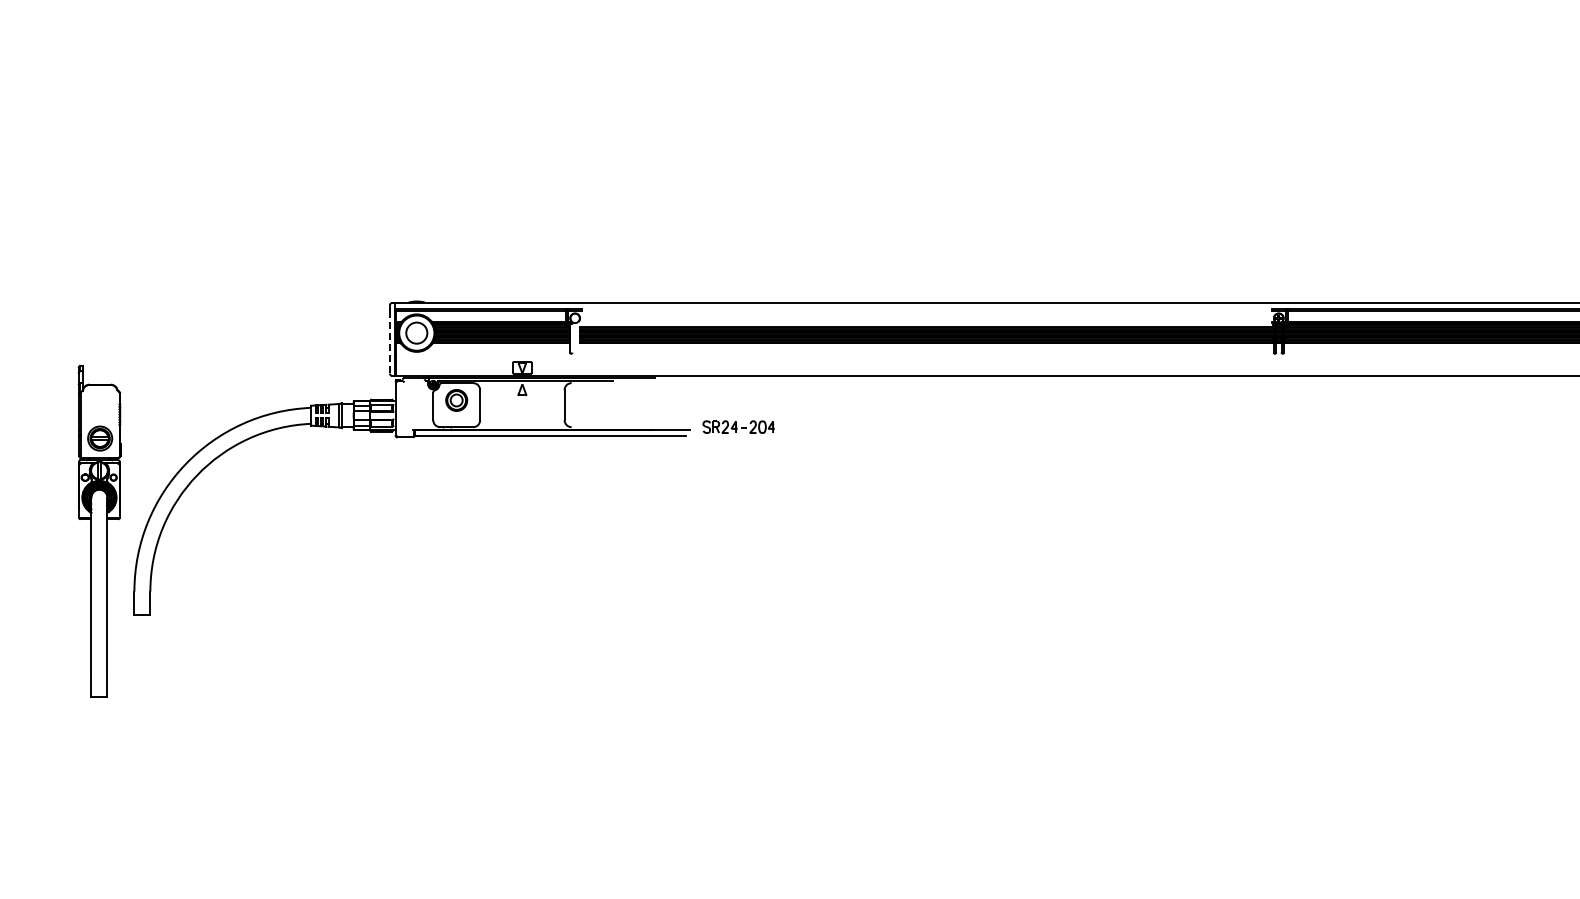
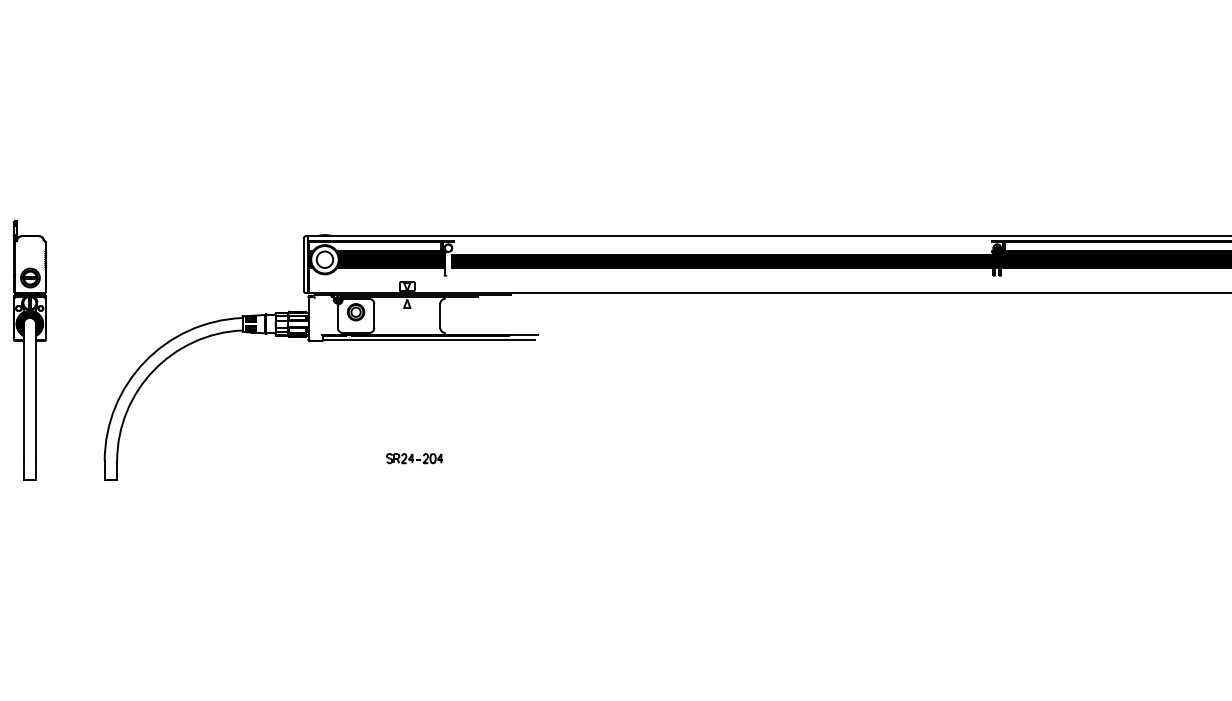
line: (389, 342) -> (303, 267), dashed -> solid
part: (738, 426) -> (414, 458), moved
part: (99, 531) -> (29, 350), moved

